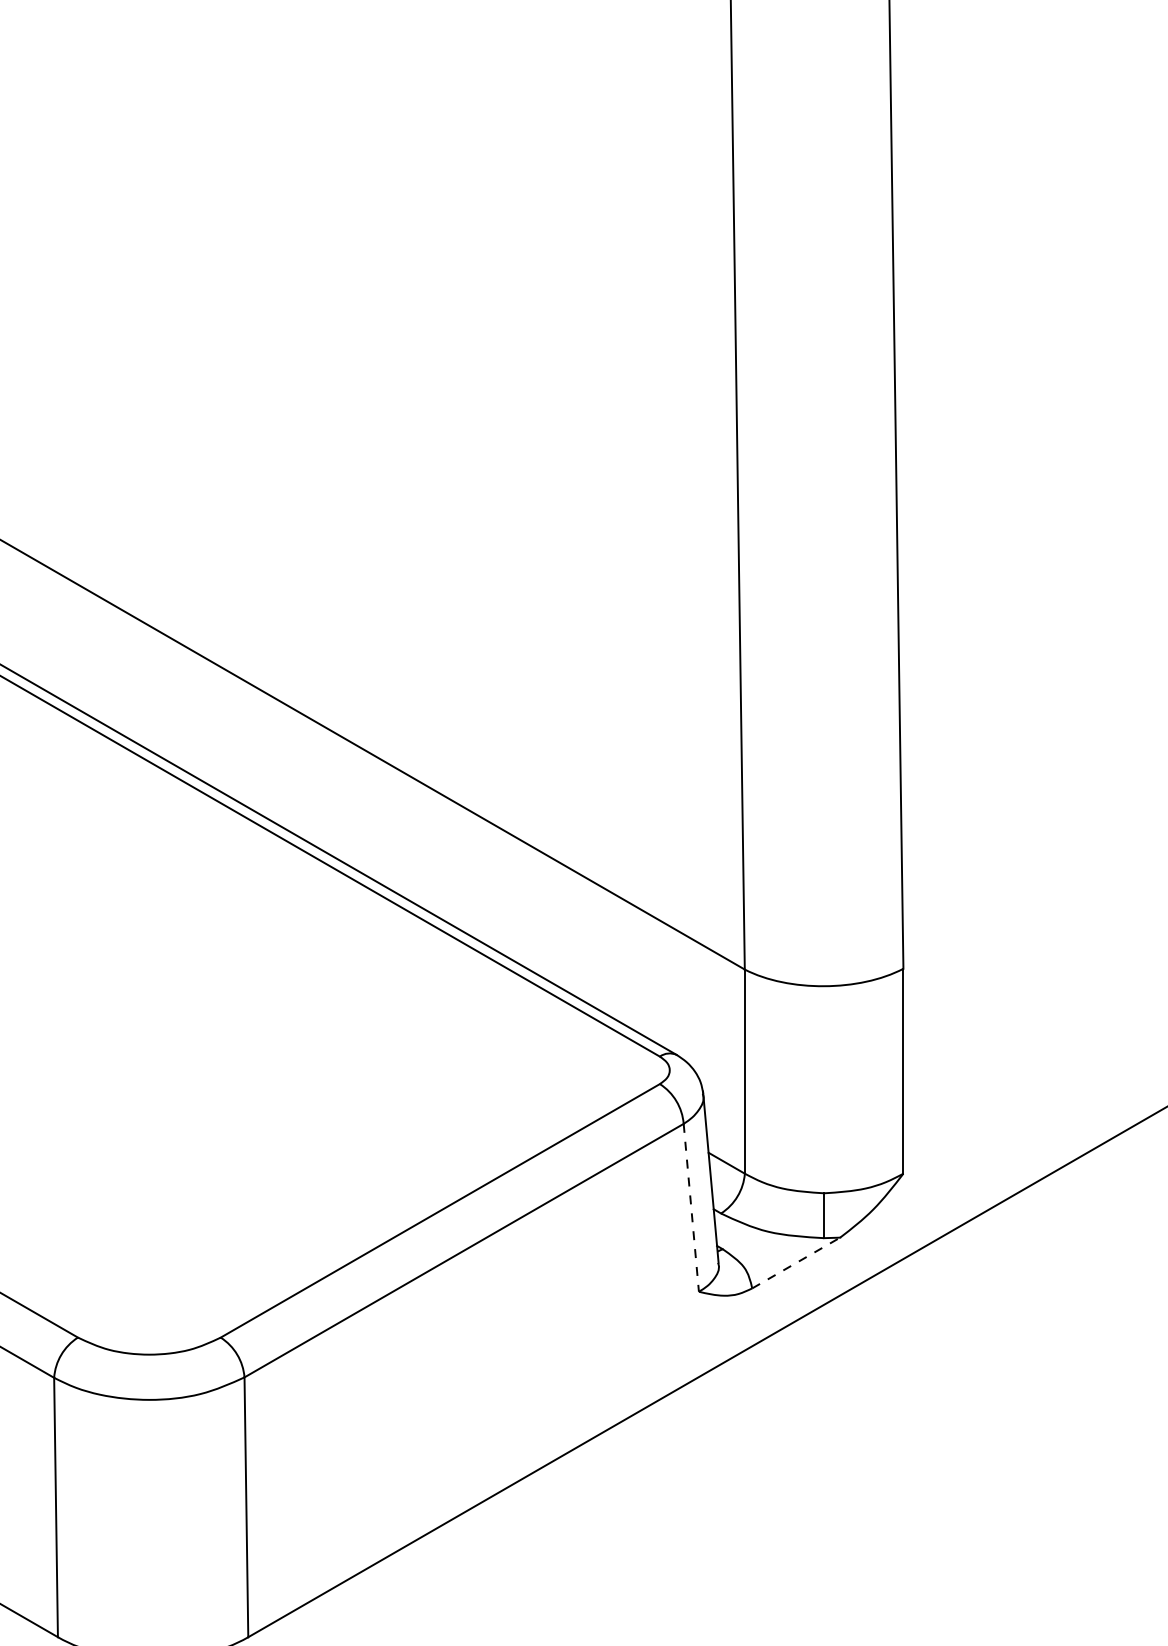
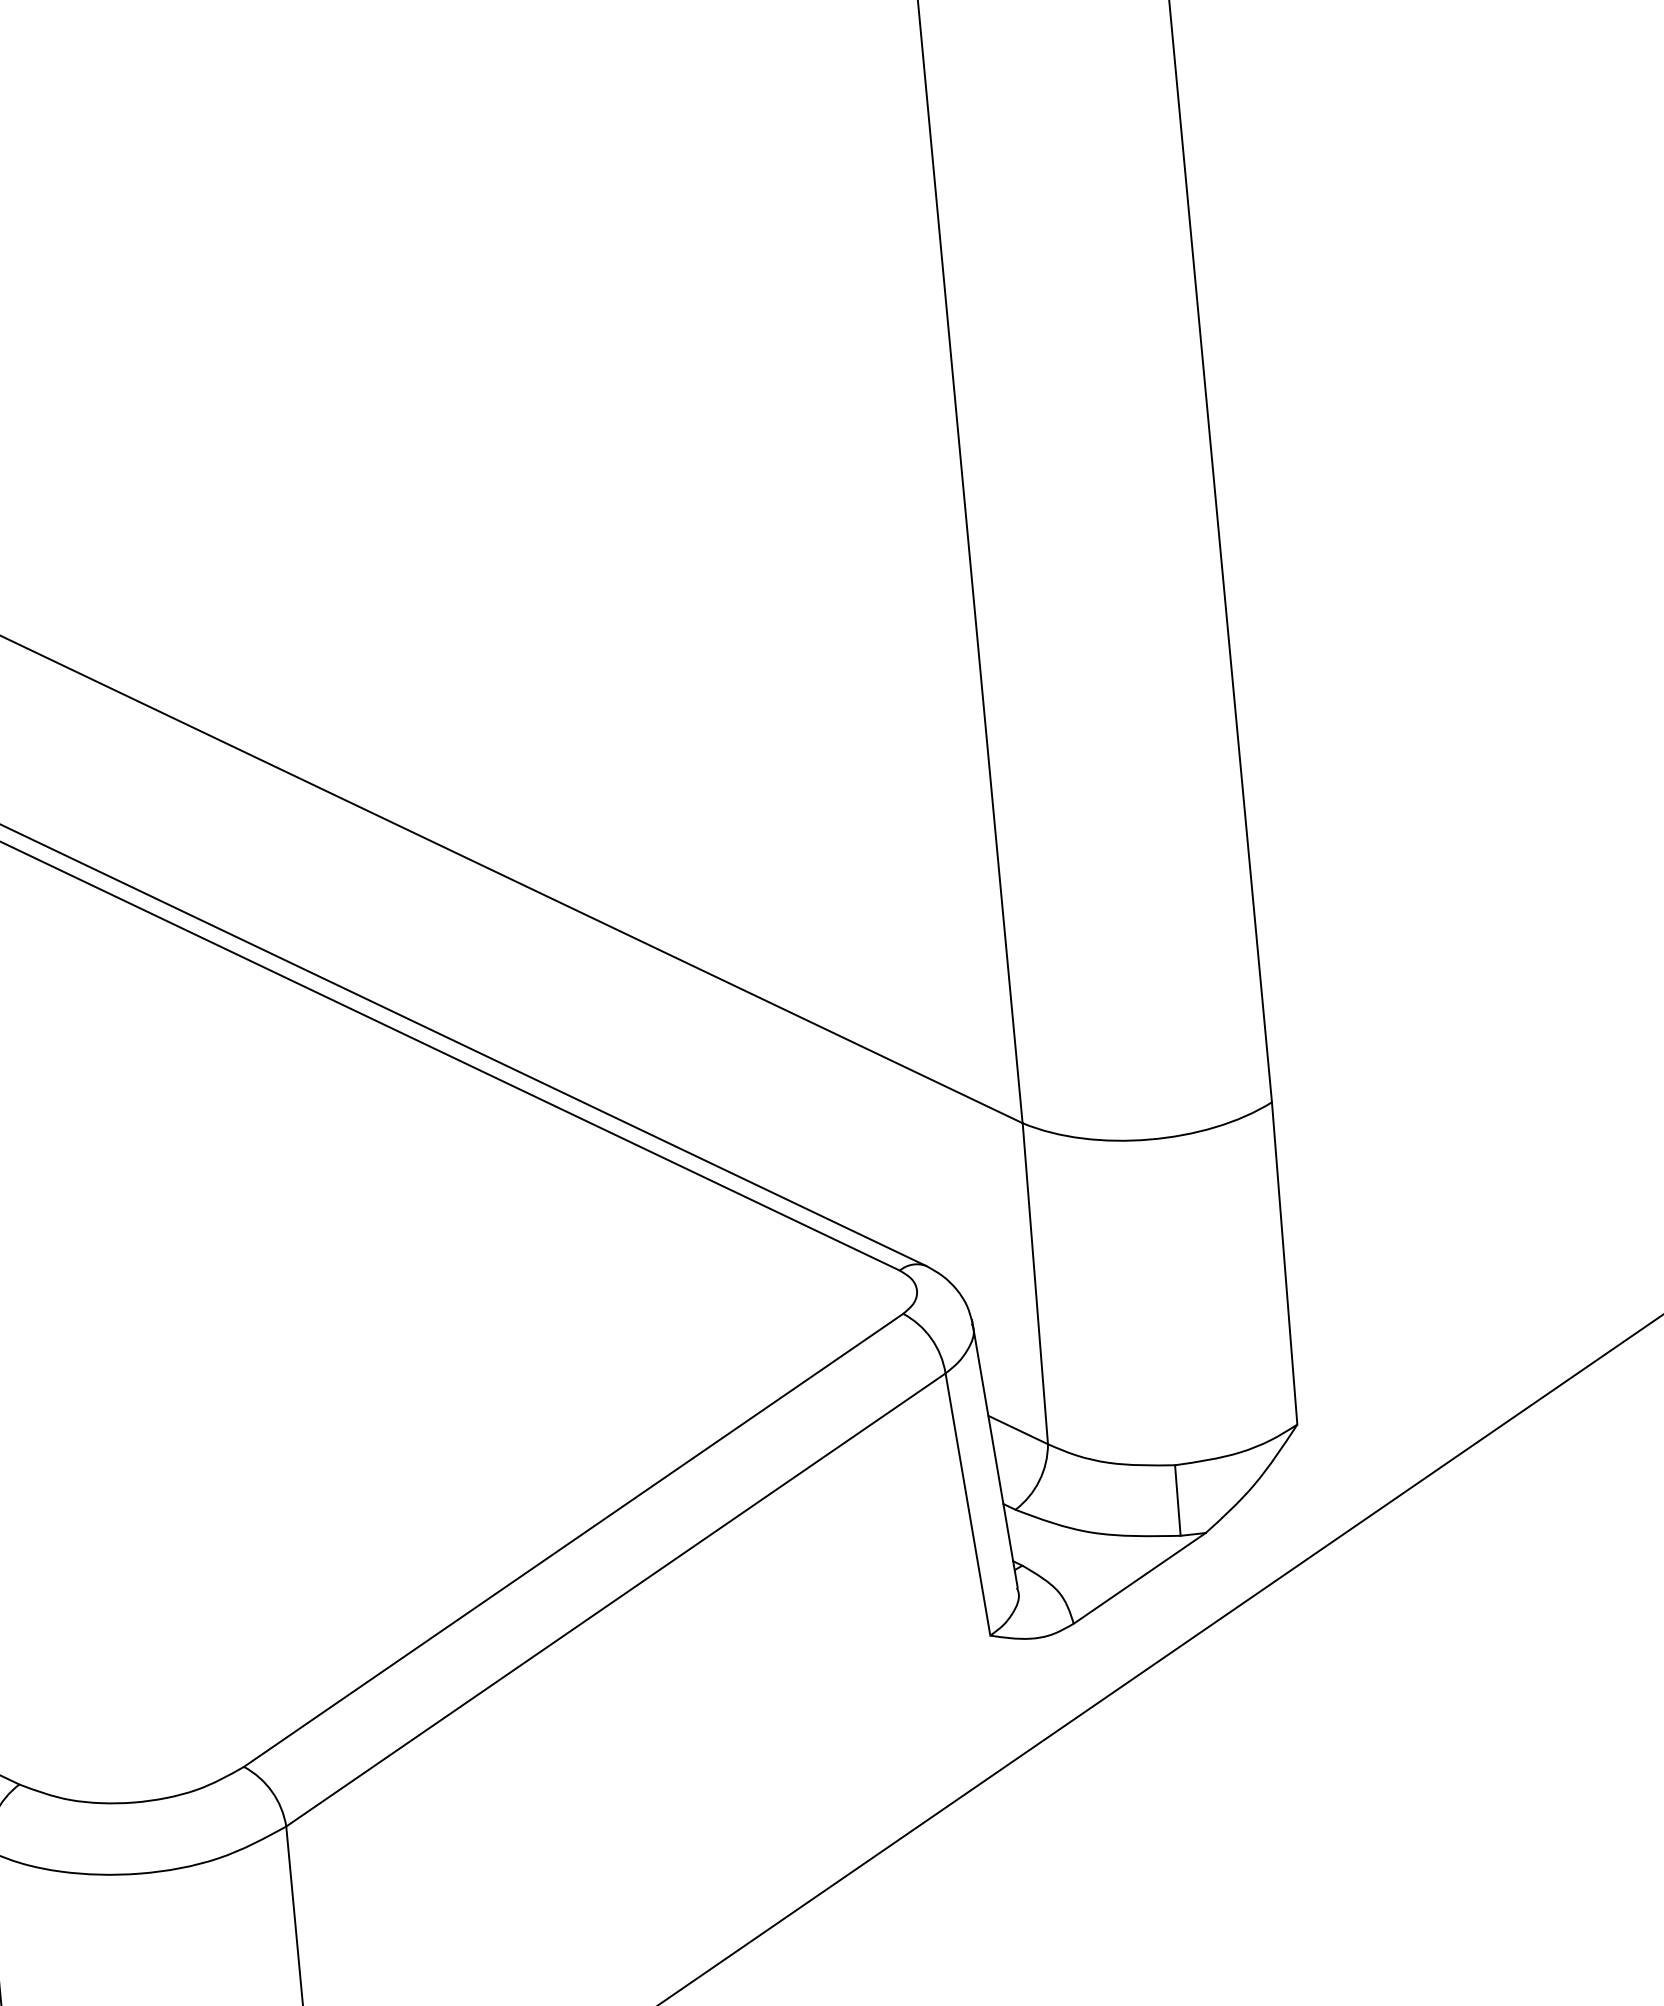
line: (691, 1208) -> (968, 1505), dashed -> solid
line: (796, 1263) -> (1140, 1579), dashed -> solid

